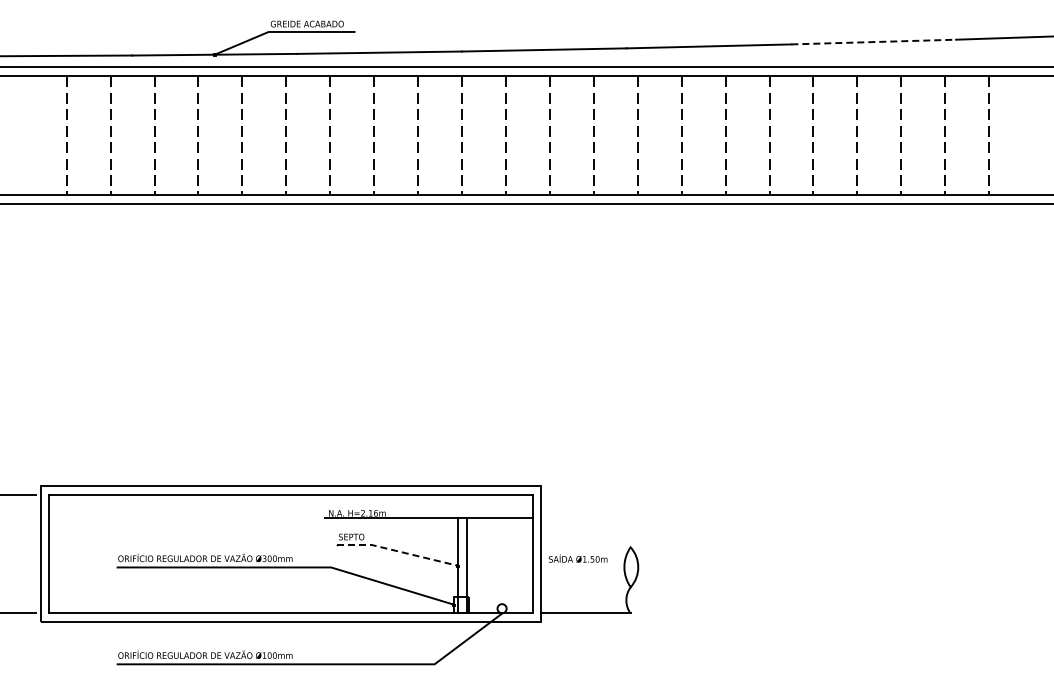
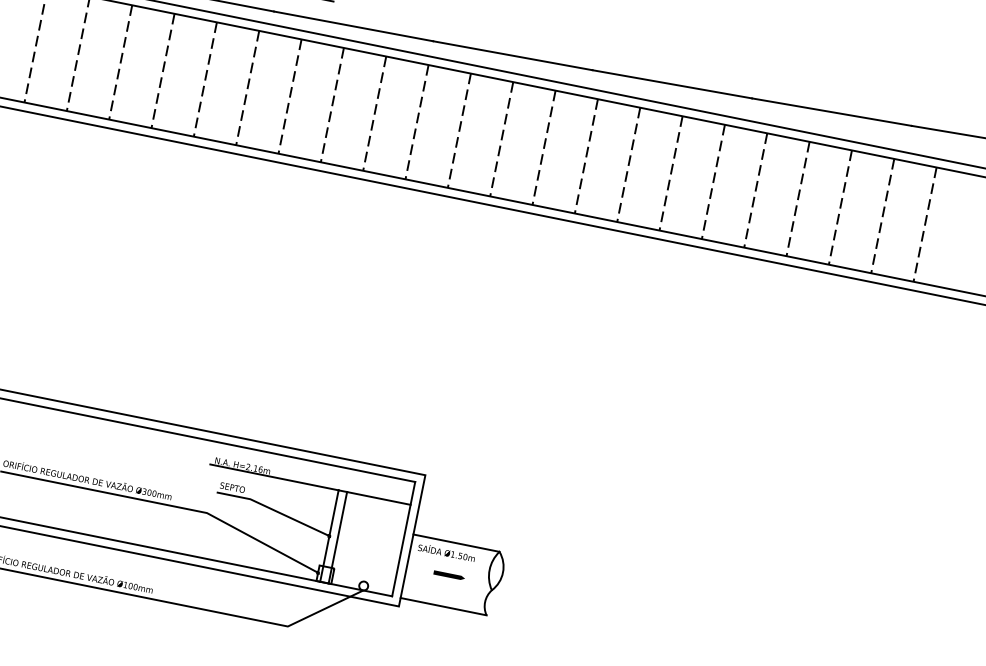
line: (874, 42) -> (832, 112), dashed -> solid
line: (585, 547) -> (456, 543), added
line: (396, 551) -> (273, 510), dashed -> solid
line: (585, 580) -> (449, 575), added

